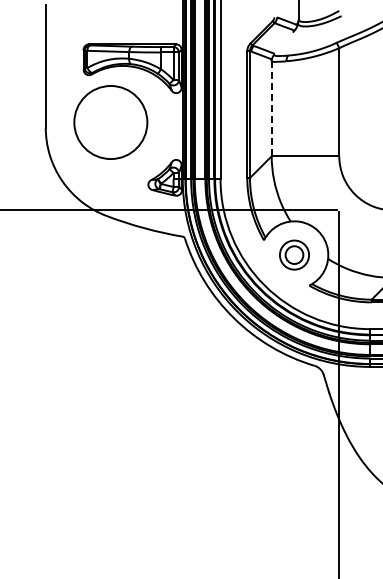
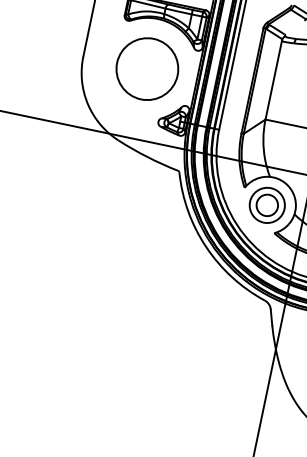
line: (271, 108) -> (273, 79), dashed -> solid
circle: (110, 122) -> (147, 69), moved
part: (294, 254) -> (267, 204), size x1.43

